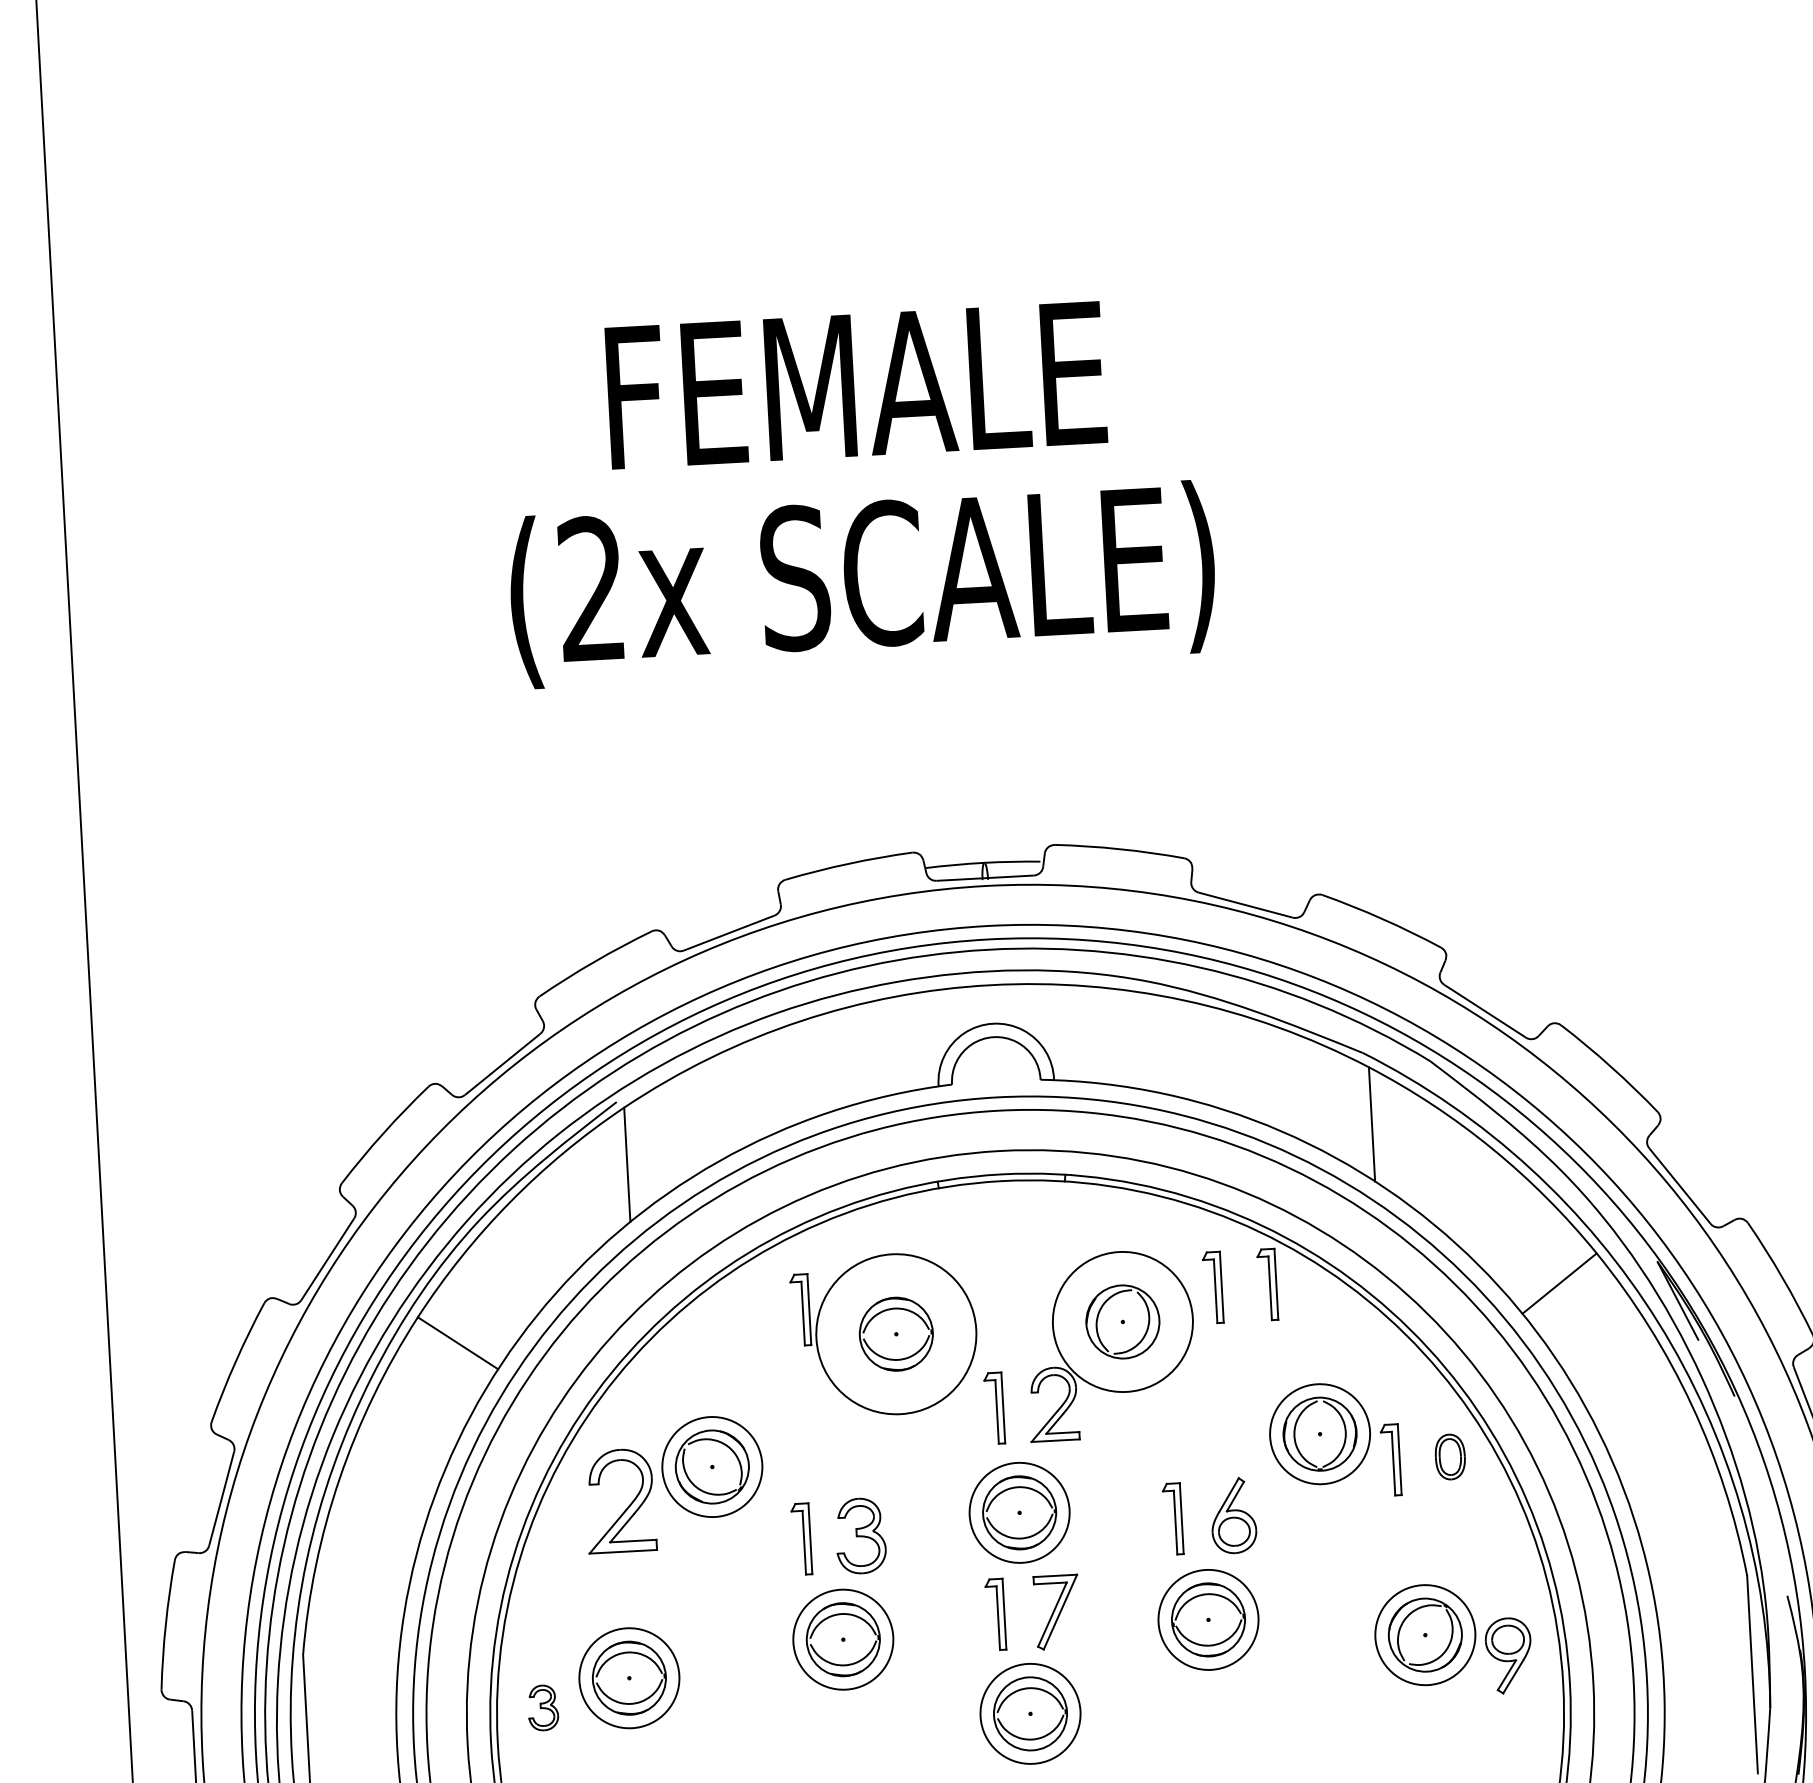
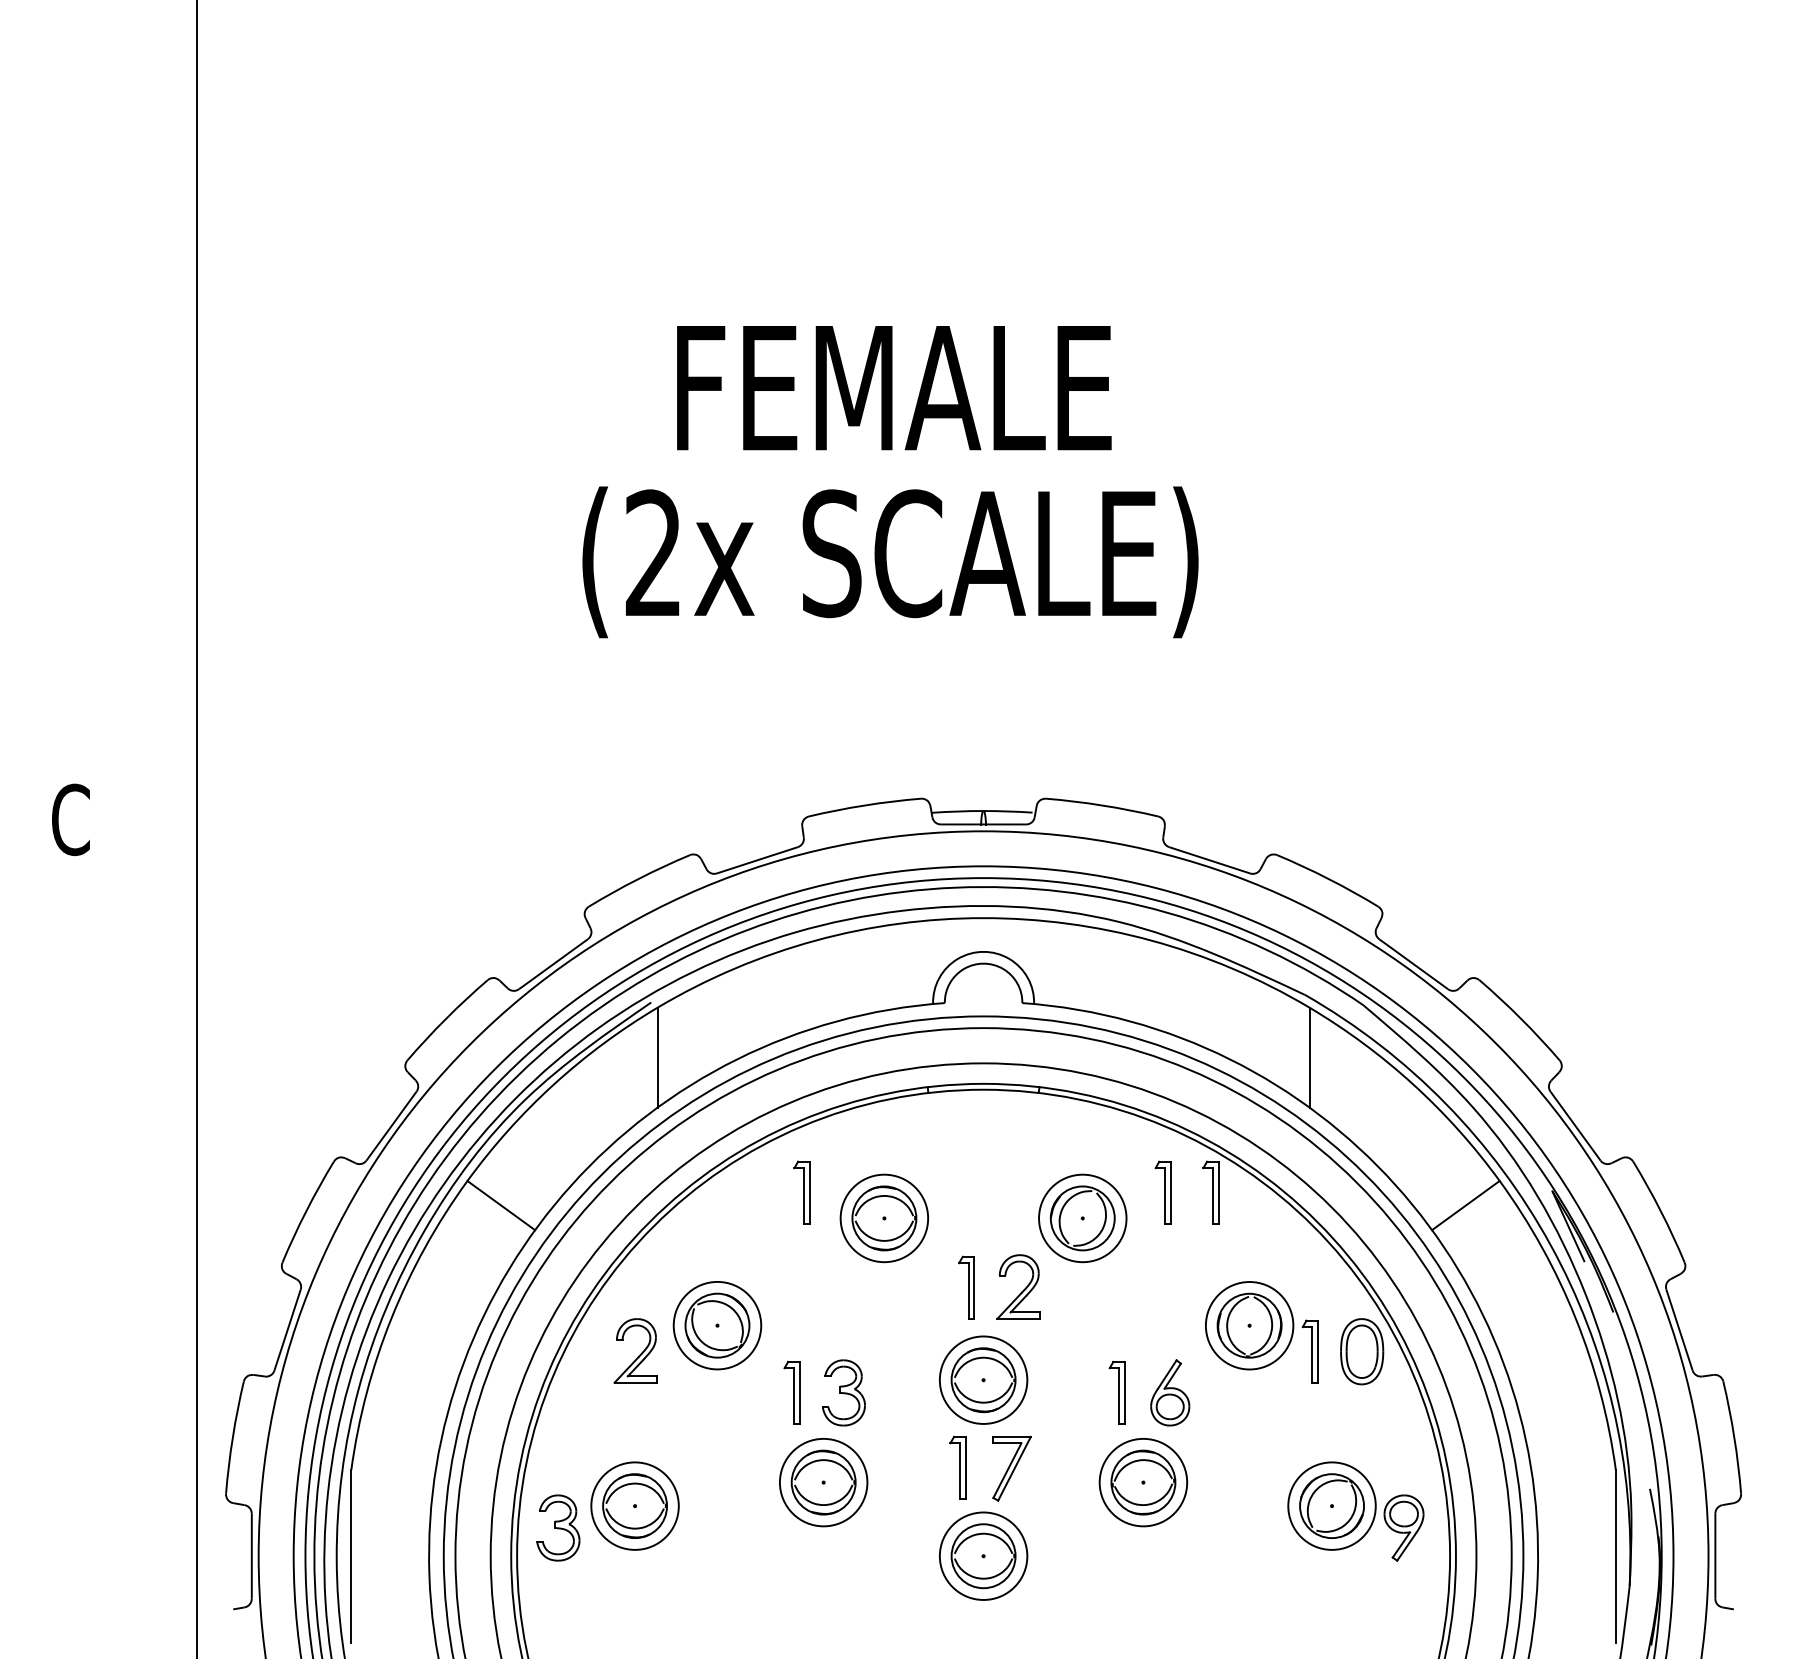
circle: (1122, 1322) -> (1082, 1218), size x0.71
circle: (896, 1334) -> (884, 1218), size x0.62
part: (1450, 1456) -> (1362, 1351), size x1.67
part: (620, 1500) -> (635, 1350), size x0.71
part: (543, 1707) -> (558, 1527), size x1.67

